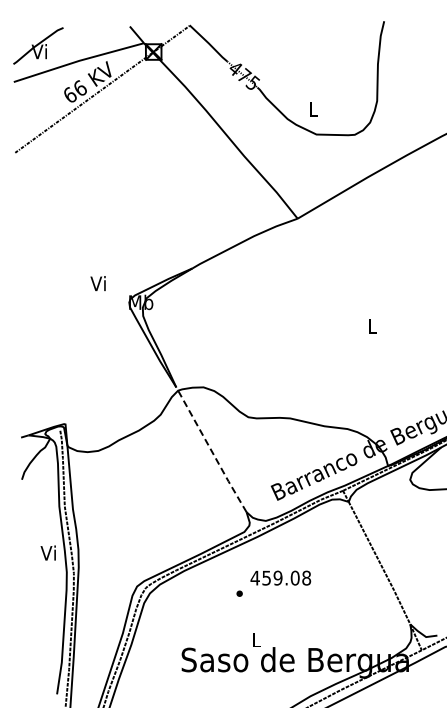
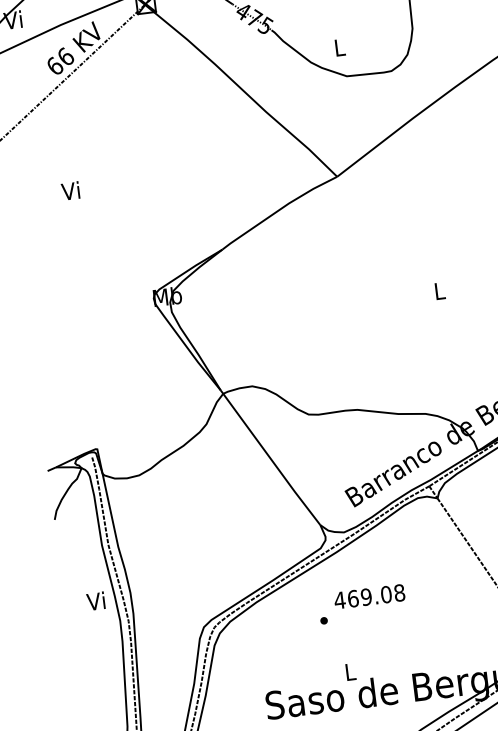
text: (97, 283) -> (69, 190), moved
line: (211, 450) -> (270, 458), dashed -> solid
text: (266, 577) -> (352, 598), 459.08 -> 469.08

